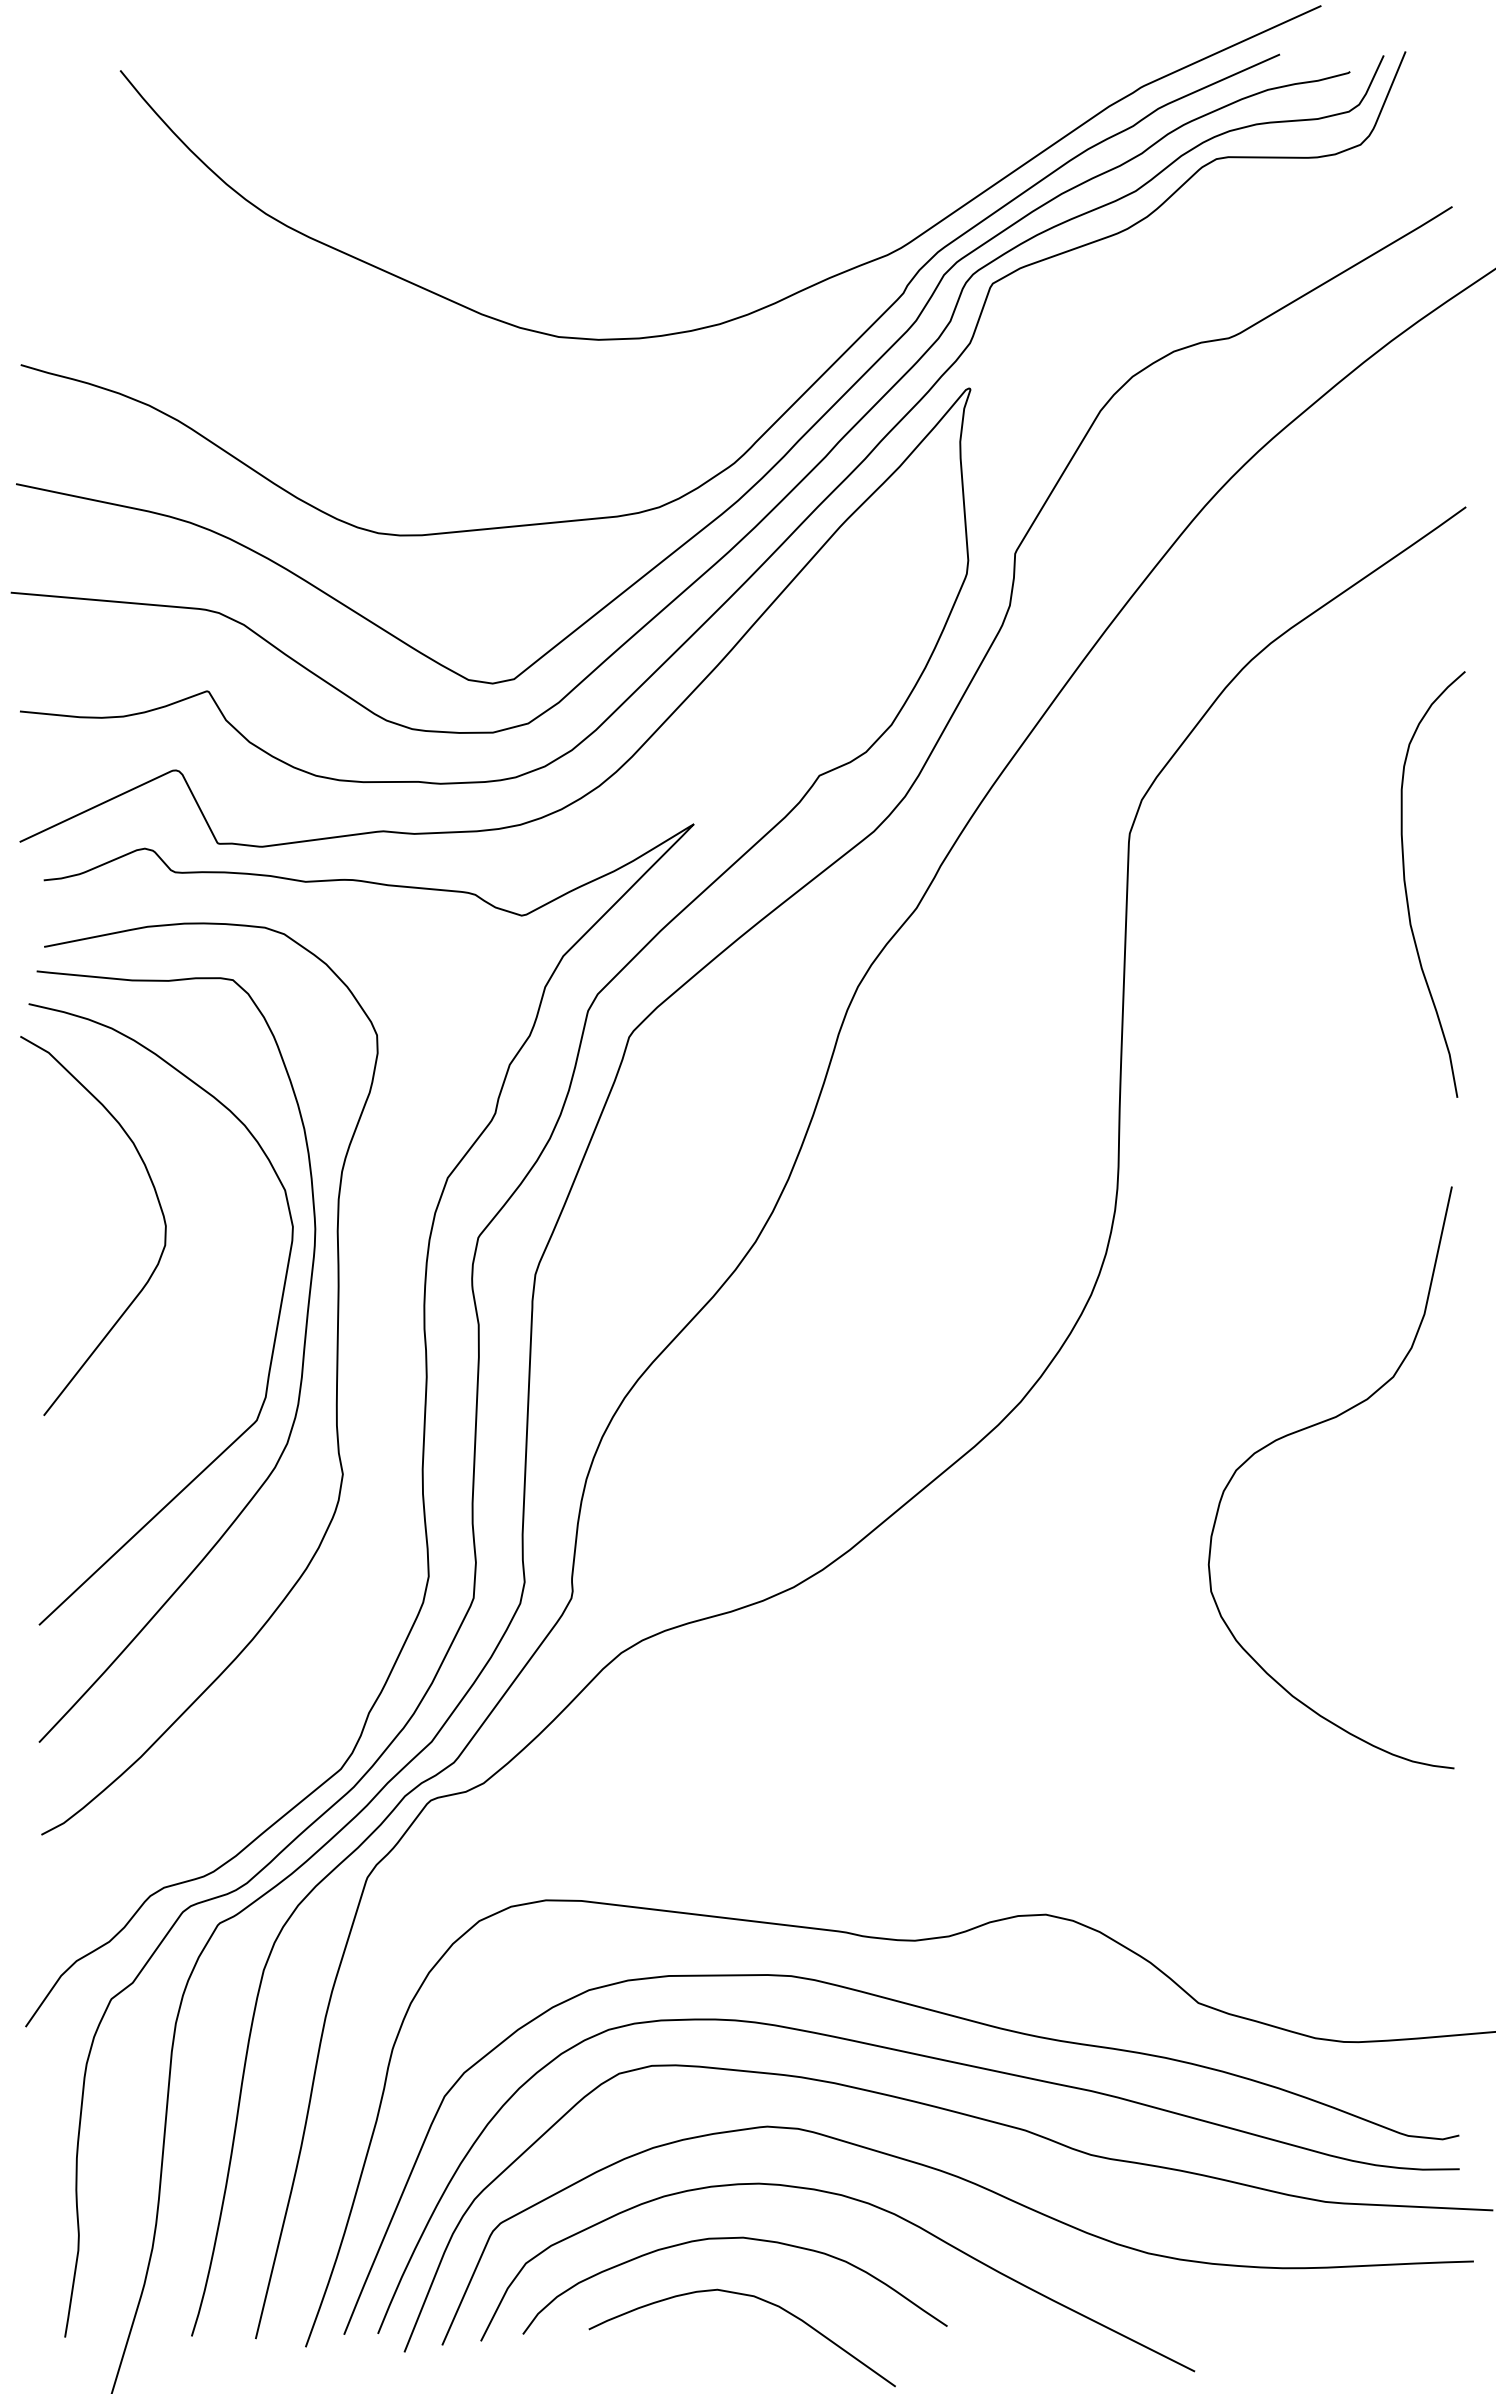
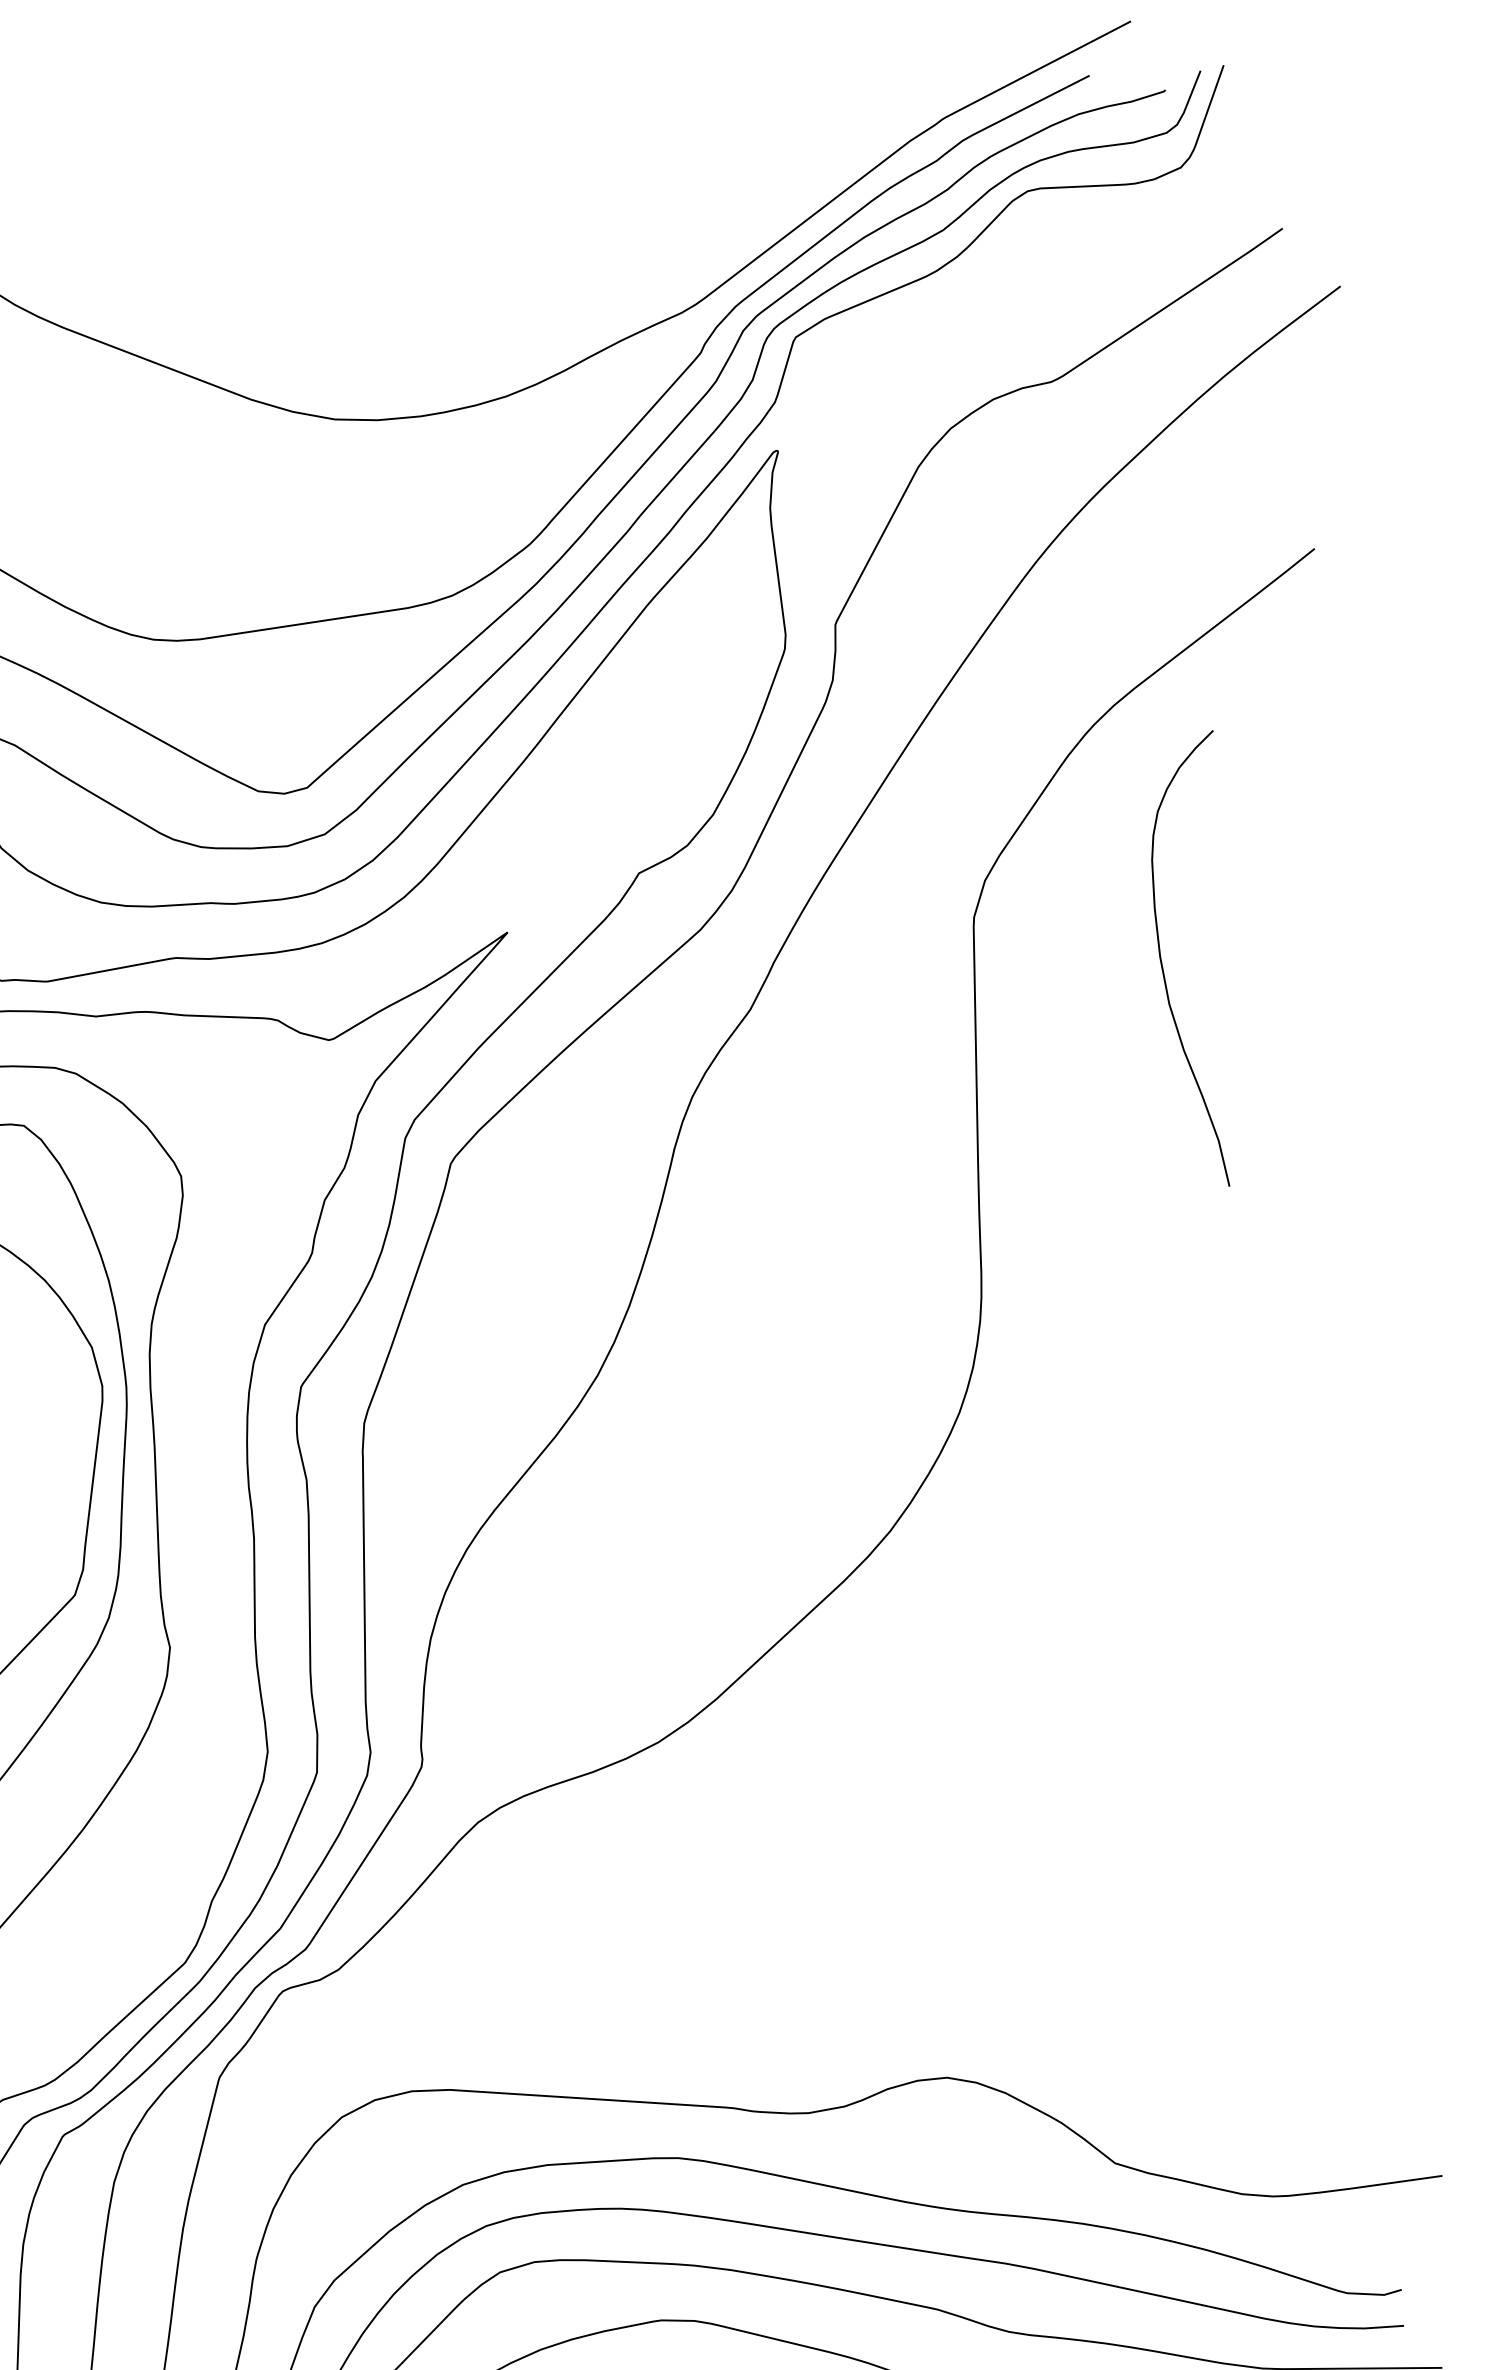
curve: (1406, 886) -> (1162, 963), moved
curve: (1311, 1427) -> (1202, 1541), removed

